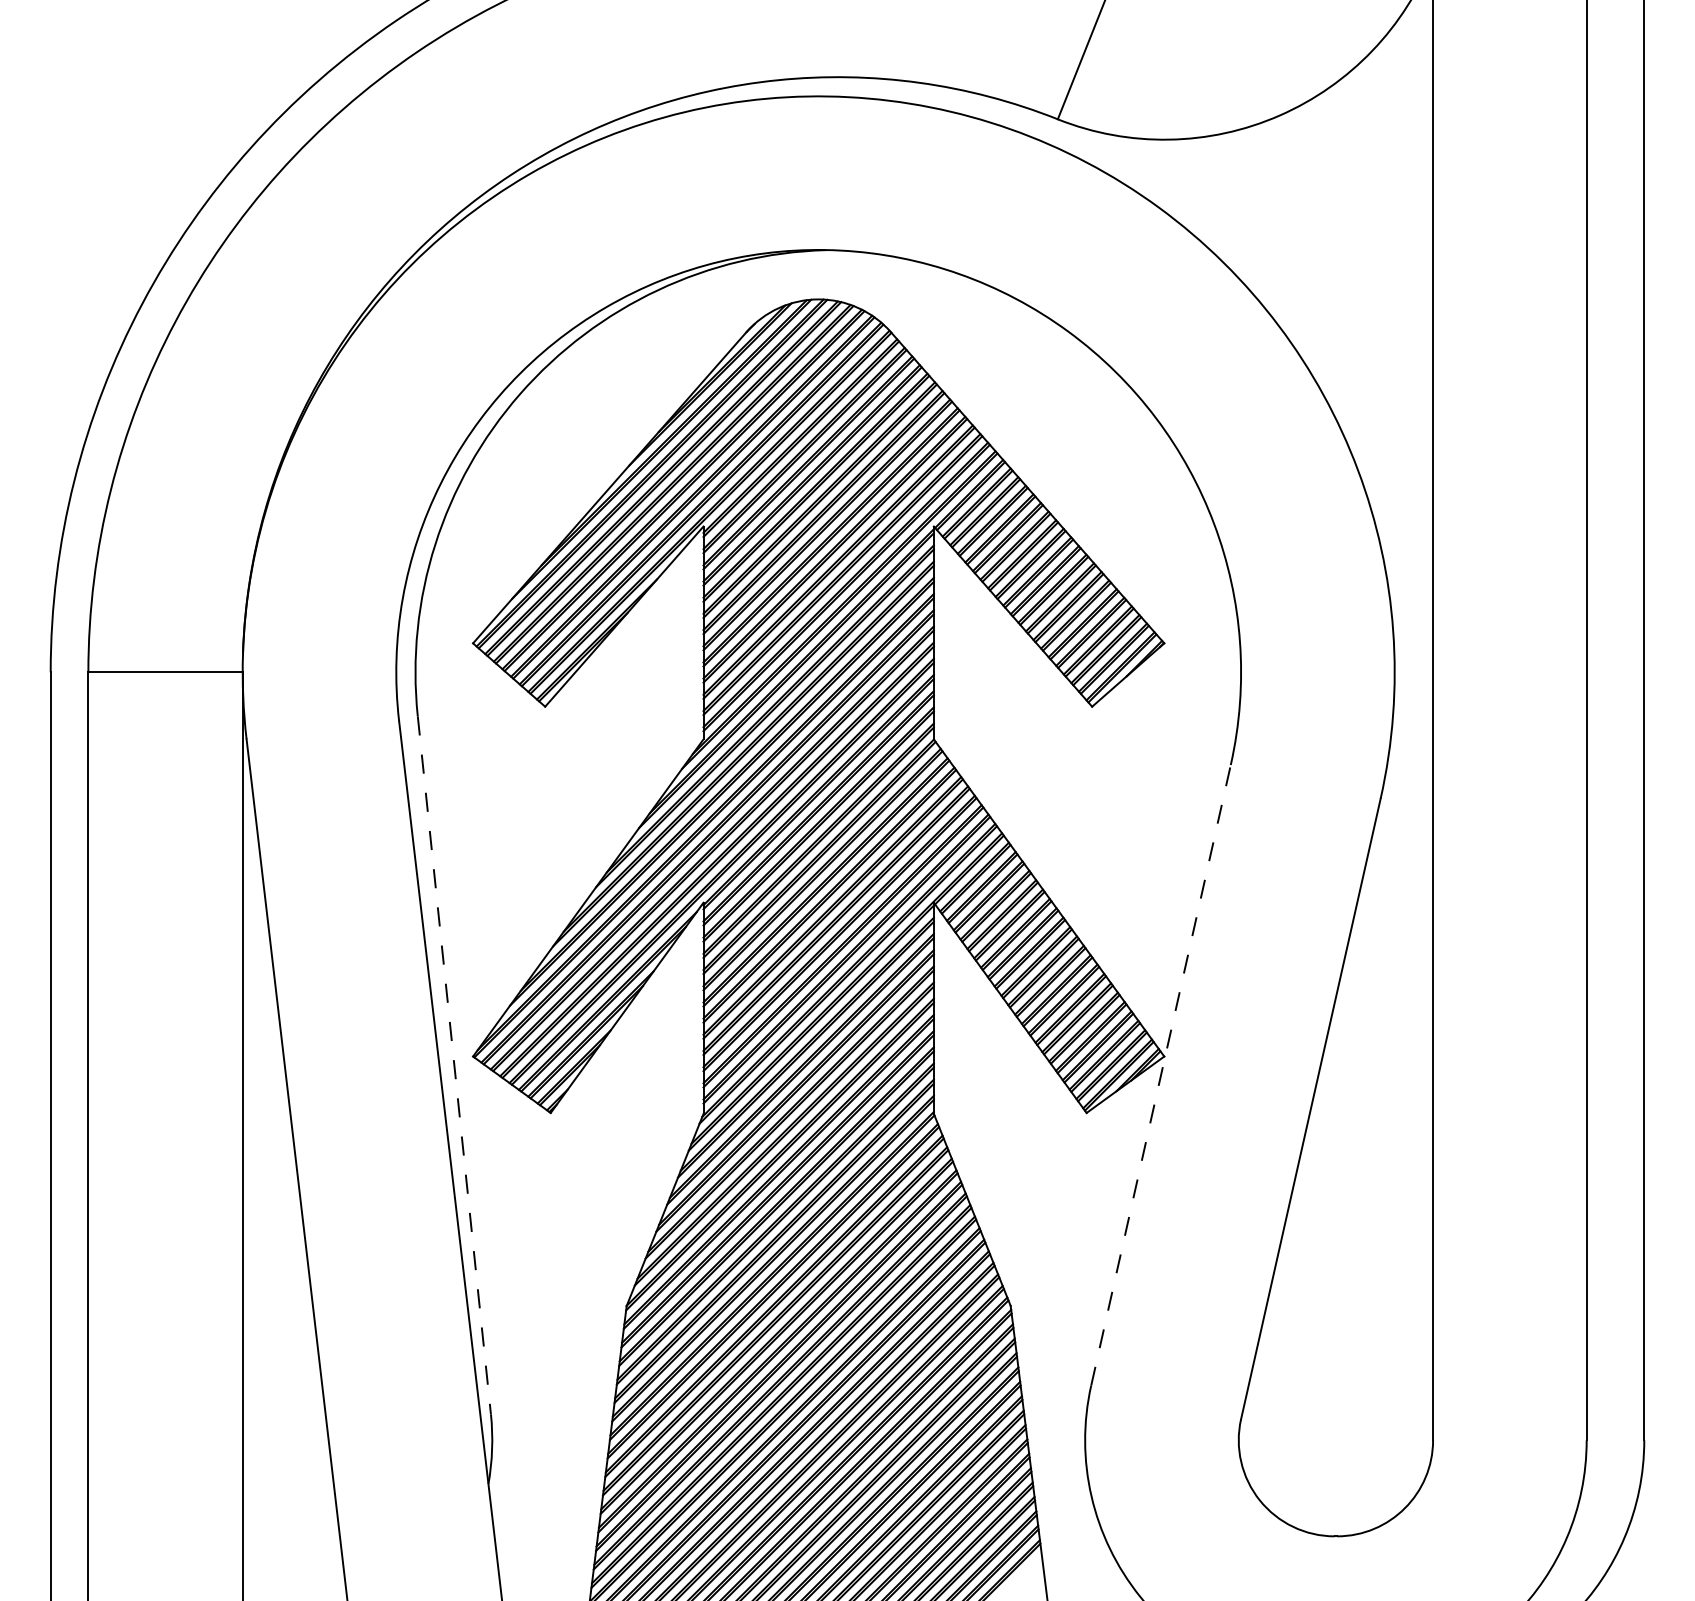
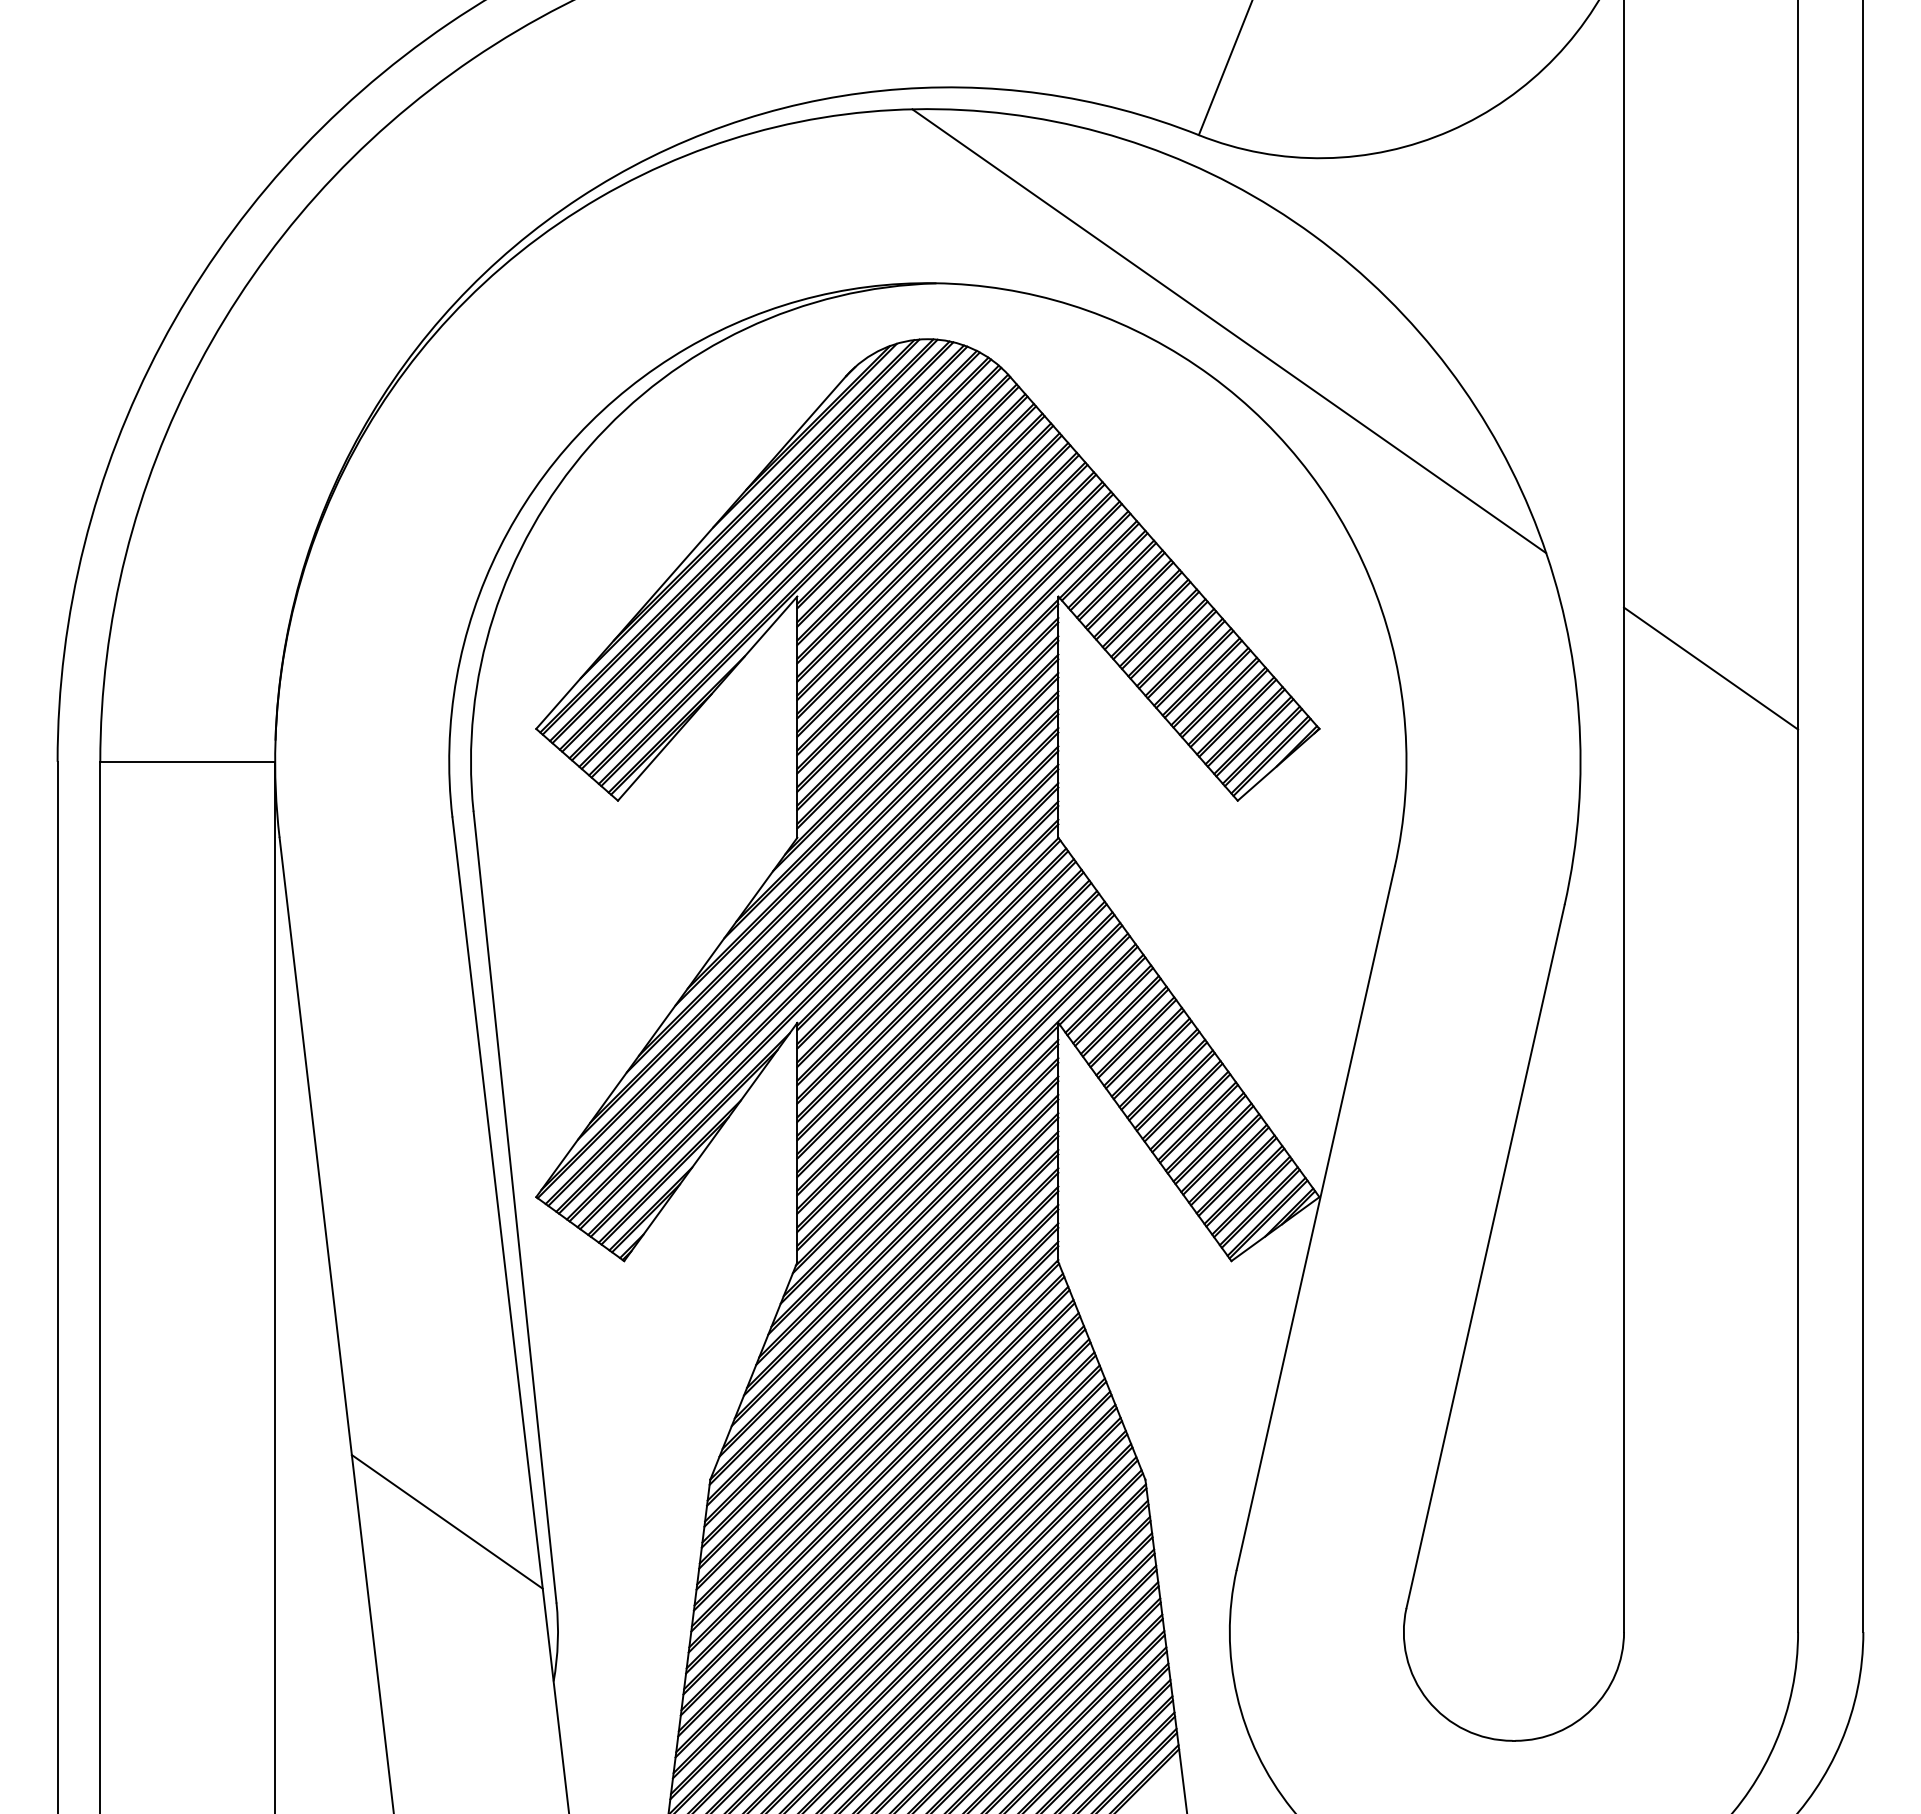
line: (1084, 292) -> (1229, 331), added
line: (1510, 590) -> (1711, 668), added
line: (454, 1065) -> (515, 1207), dashed -> solid
line: (1160, 1074) -> (1315, 1217), dashed -> solid
line: (393, 1342) -> (446, 1521), added

